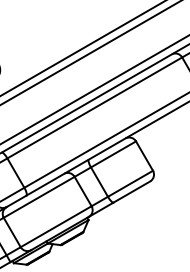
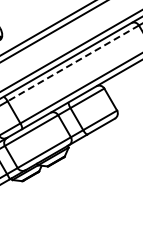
line: (95, 108) -> (73, 63), solid -> dashed

